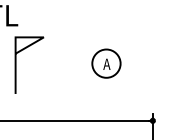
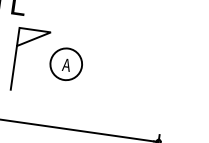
part: (106, 63) -> (66, 64), moved

